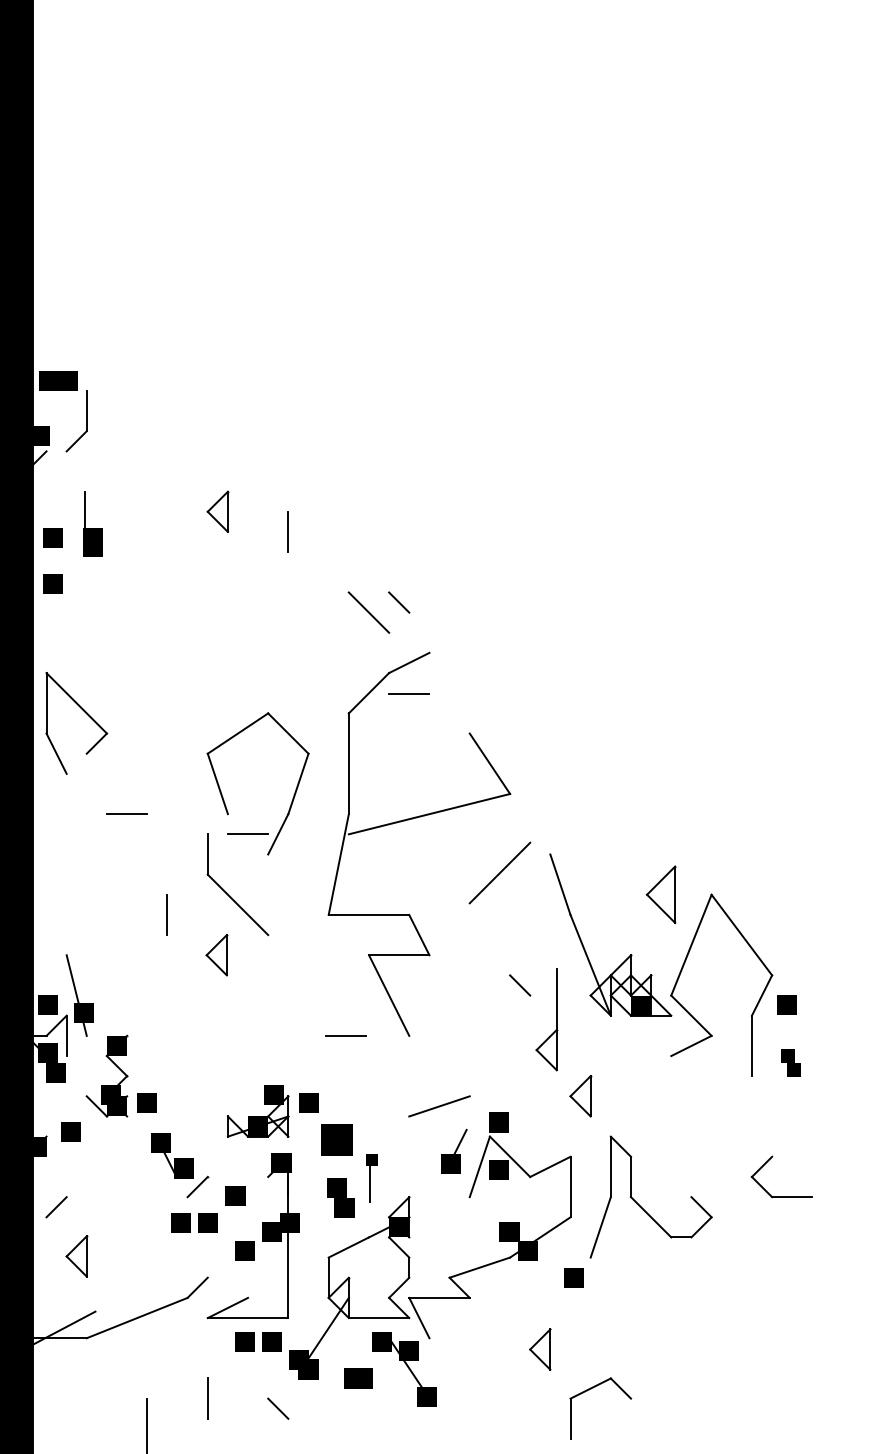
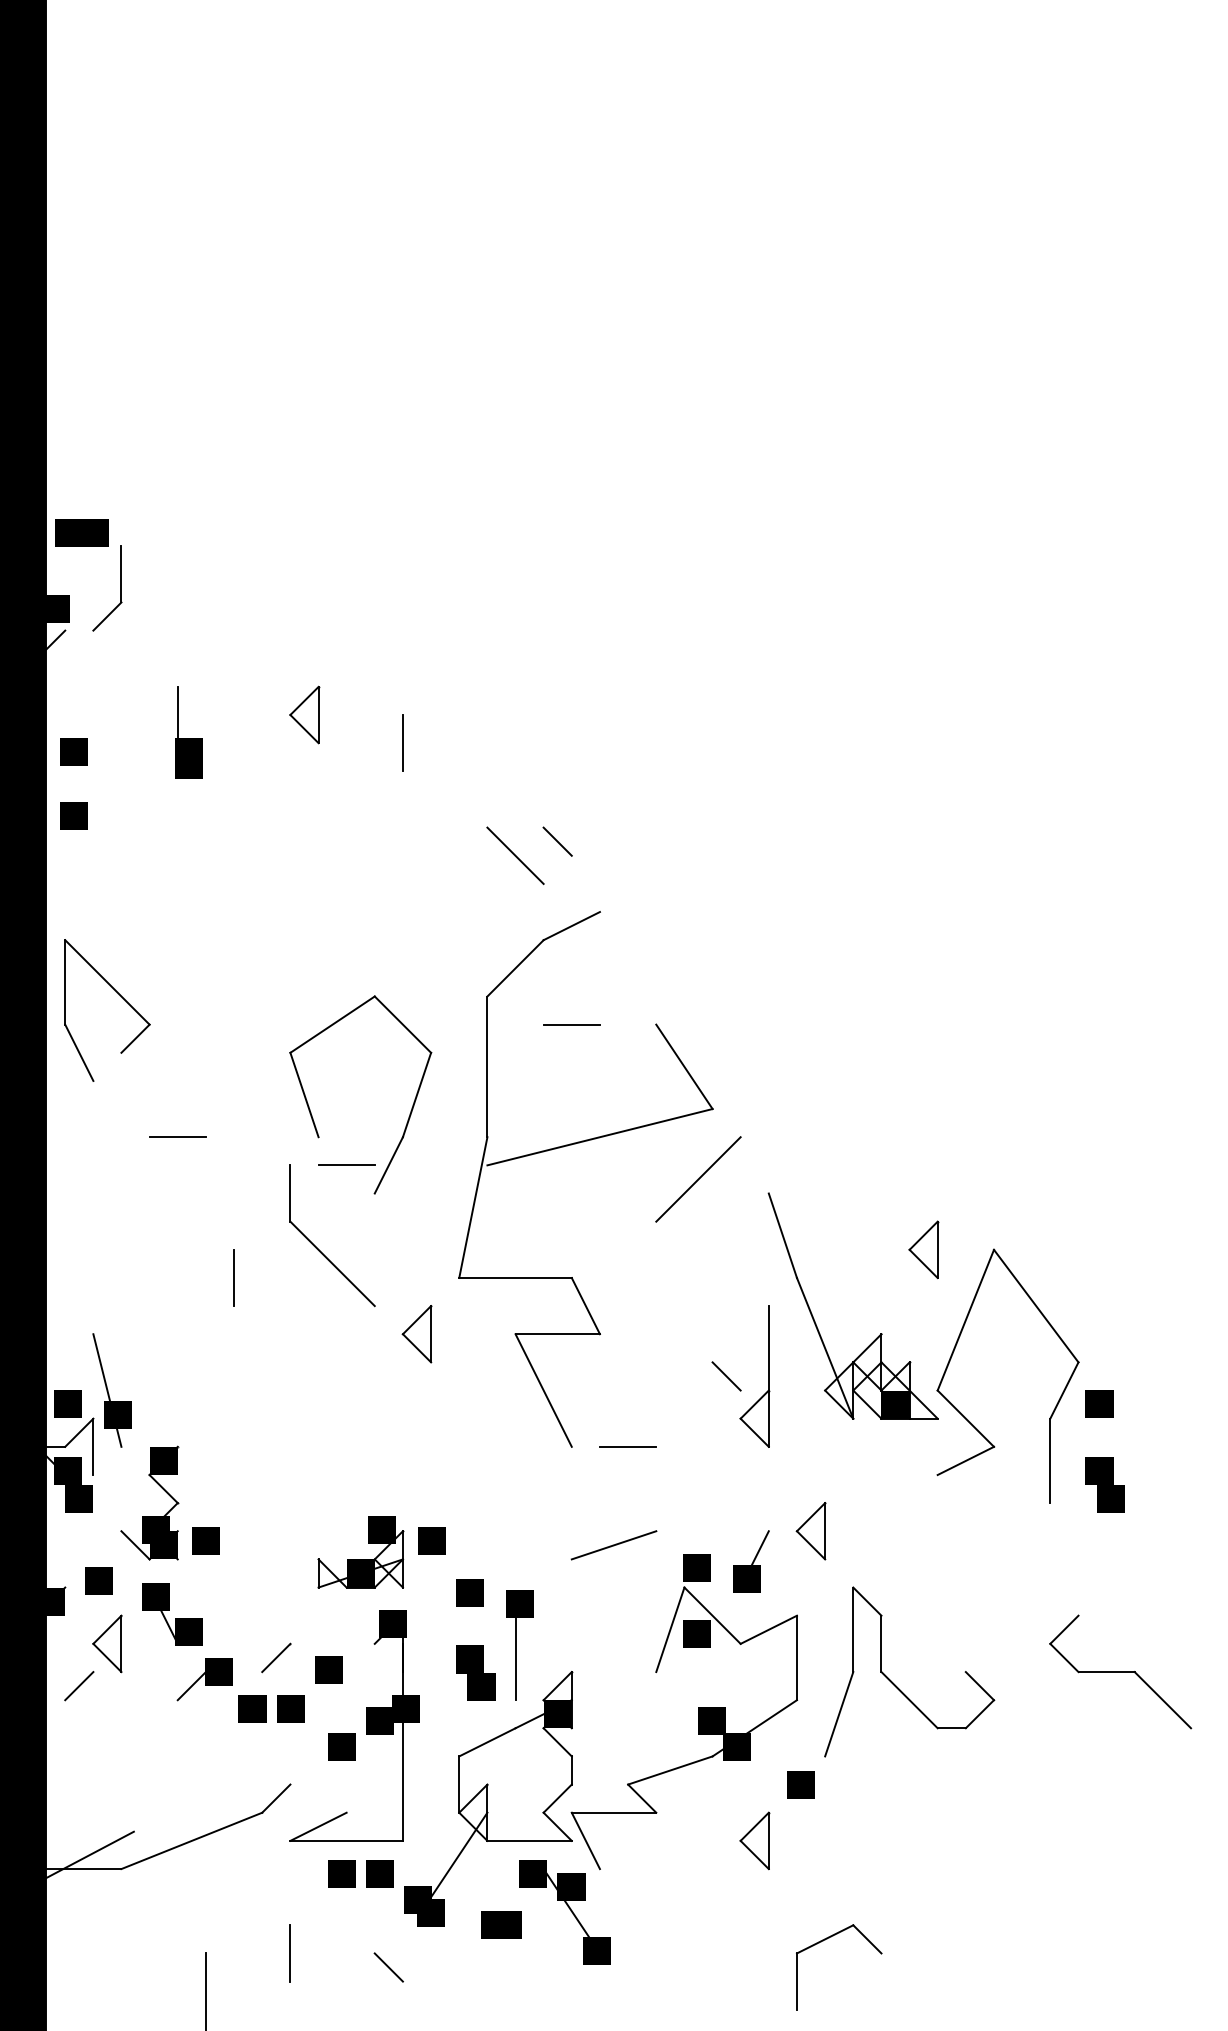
part: (92, 524) -> (188, 732), moved
line: (409, 694) -> (571, 1024), moved
line: (500, 873) -> (698, 1179), moved
part: (661, 894) -> (923, 1249), size x0.71
part: (216, 955) -> (416, 1334), moved
part: (556, 1019) -> (768, 1376), moved
line: (345, 1035) -> (627, 1446), moved
part: (790, 1062) -> (1104, 1484), size x1.43
part: (336, 1140) -> (469, 1592), size x0.62
part: (454, 1151) -> (751, 1561), moved
part: (172, 1155) -> (172, 1614), moved
part: (371, 1178) -> (519, 1645), size x1.67
part: (146, 1202) -> (204, 1679), added
line: (832, 1217) -> (1162, 1700), added
part: (76, 1256) -> (107, 1643), moved
part: (540, 1349) -> (754, 1840), moved

